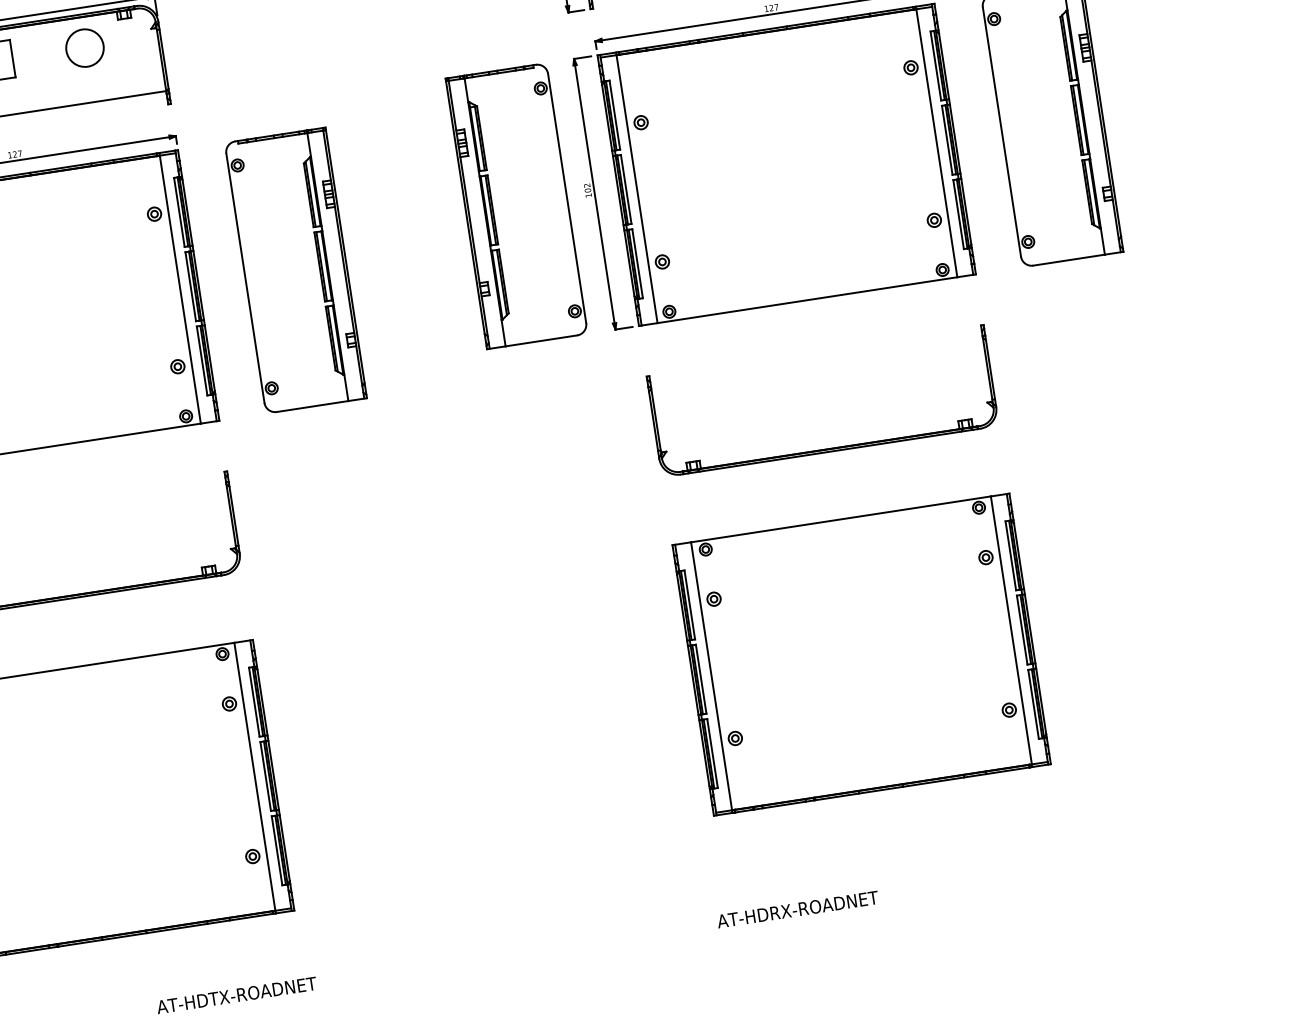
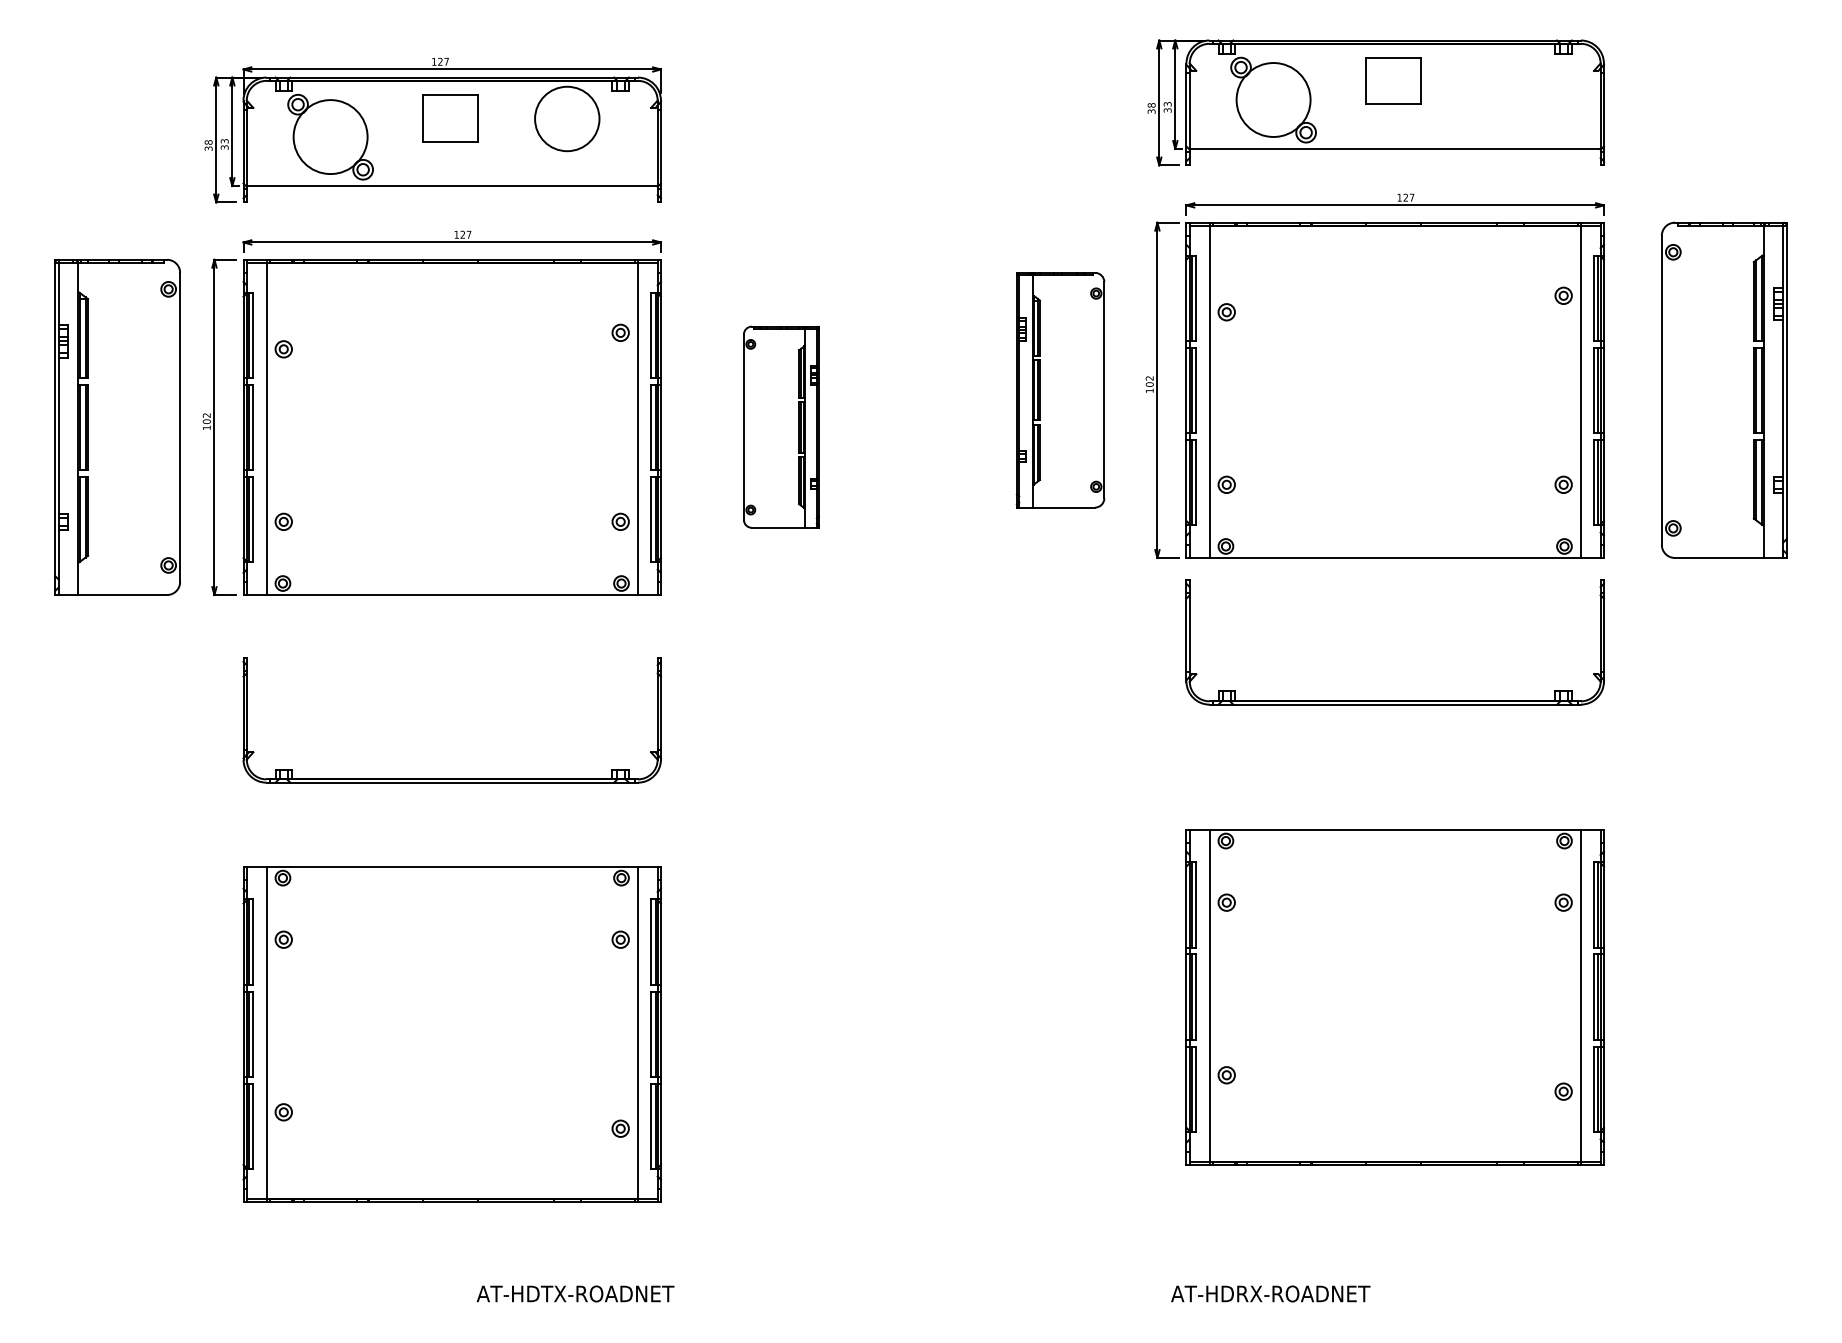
circle: (85, 47) -> (567, 118), size x1.4
part: (516, 205) -> (1060, 389), size x0.7
part: (295, 269) -> (781, 426), size x0.6
part: (829, 448) -> (1394, 700), moved

